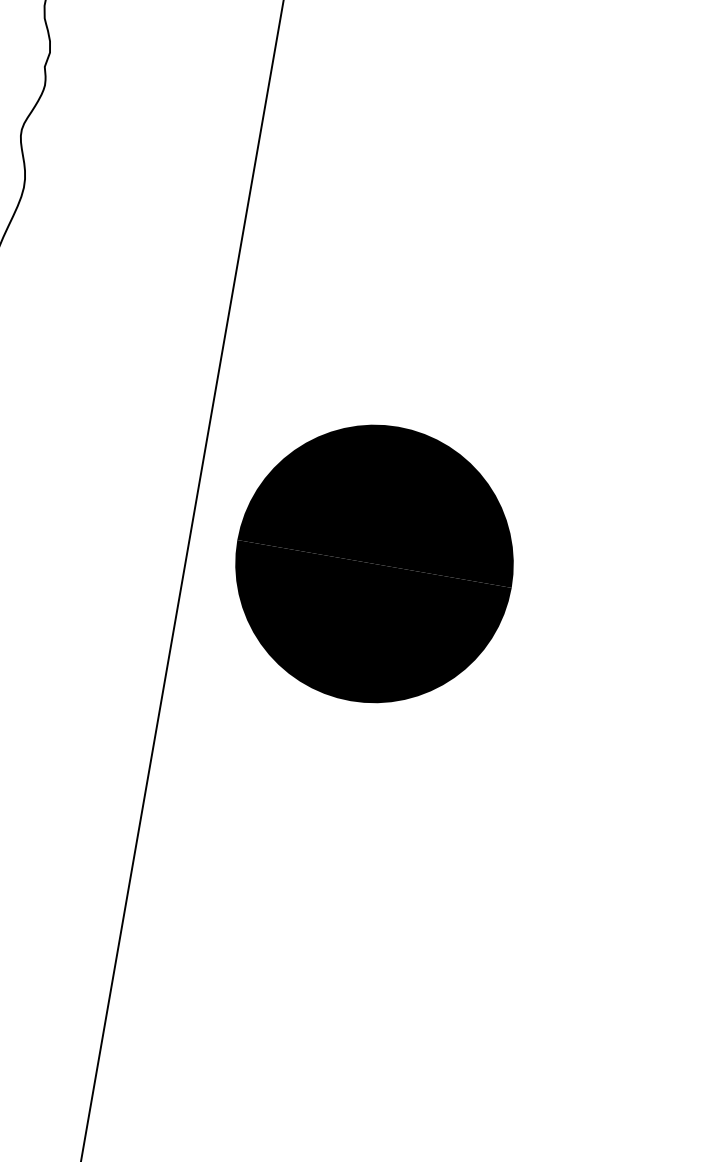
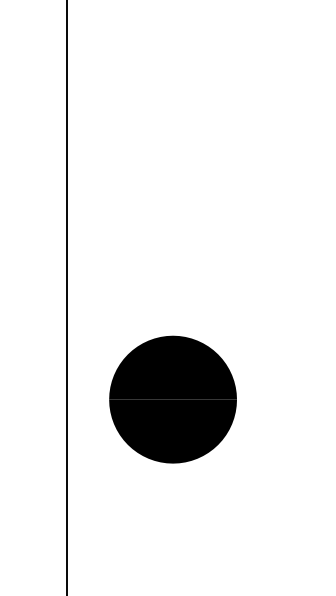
part: (373, 563) -> (172, 399), moved

